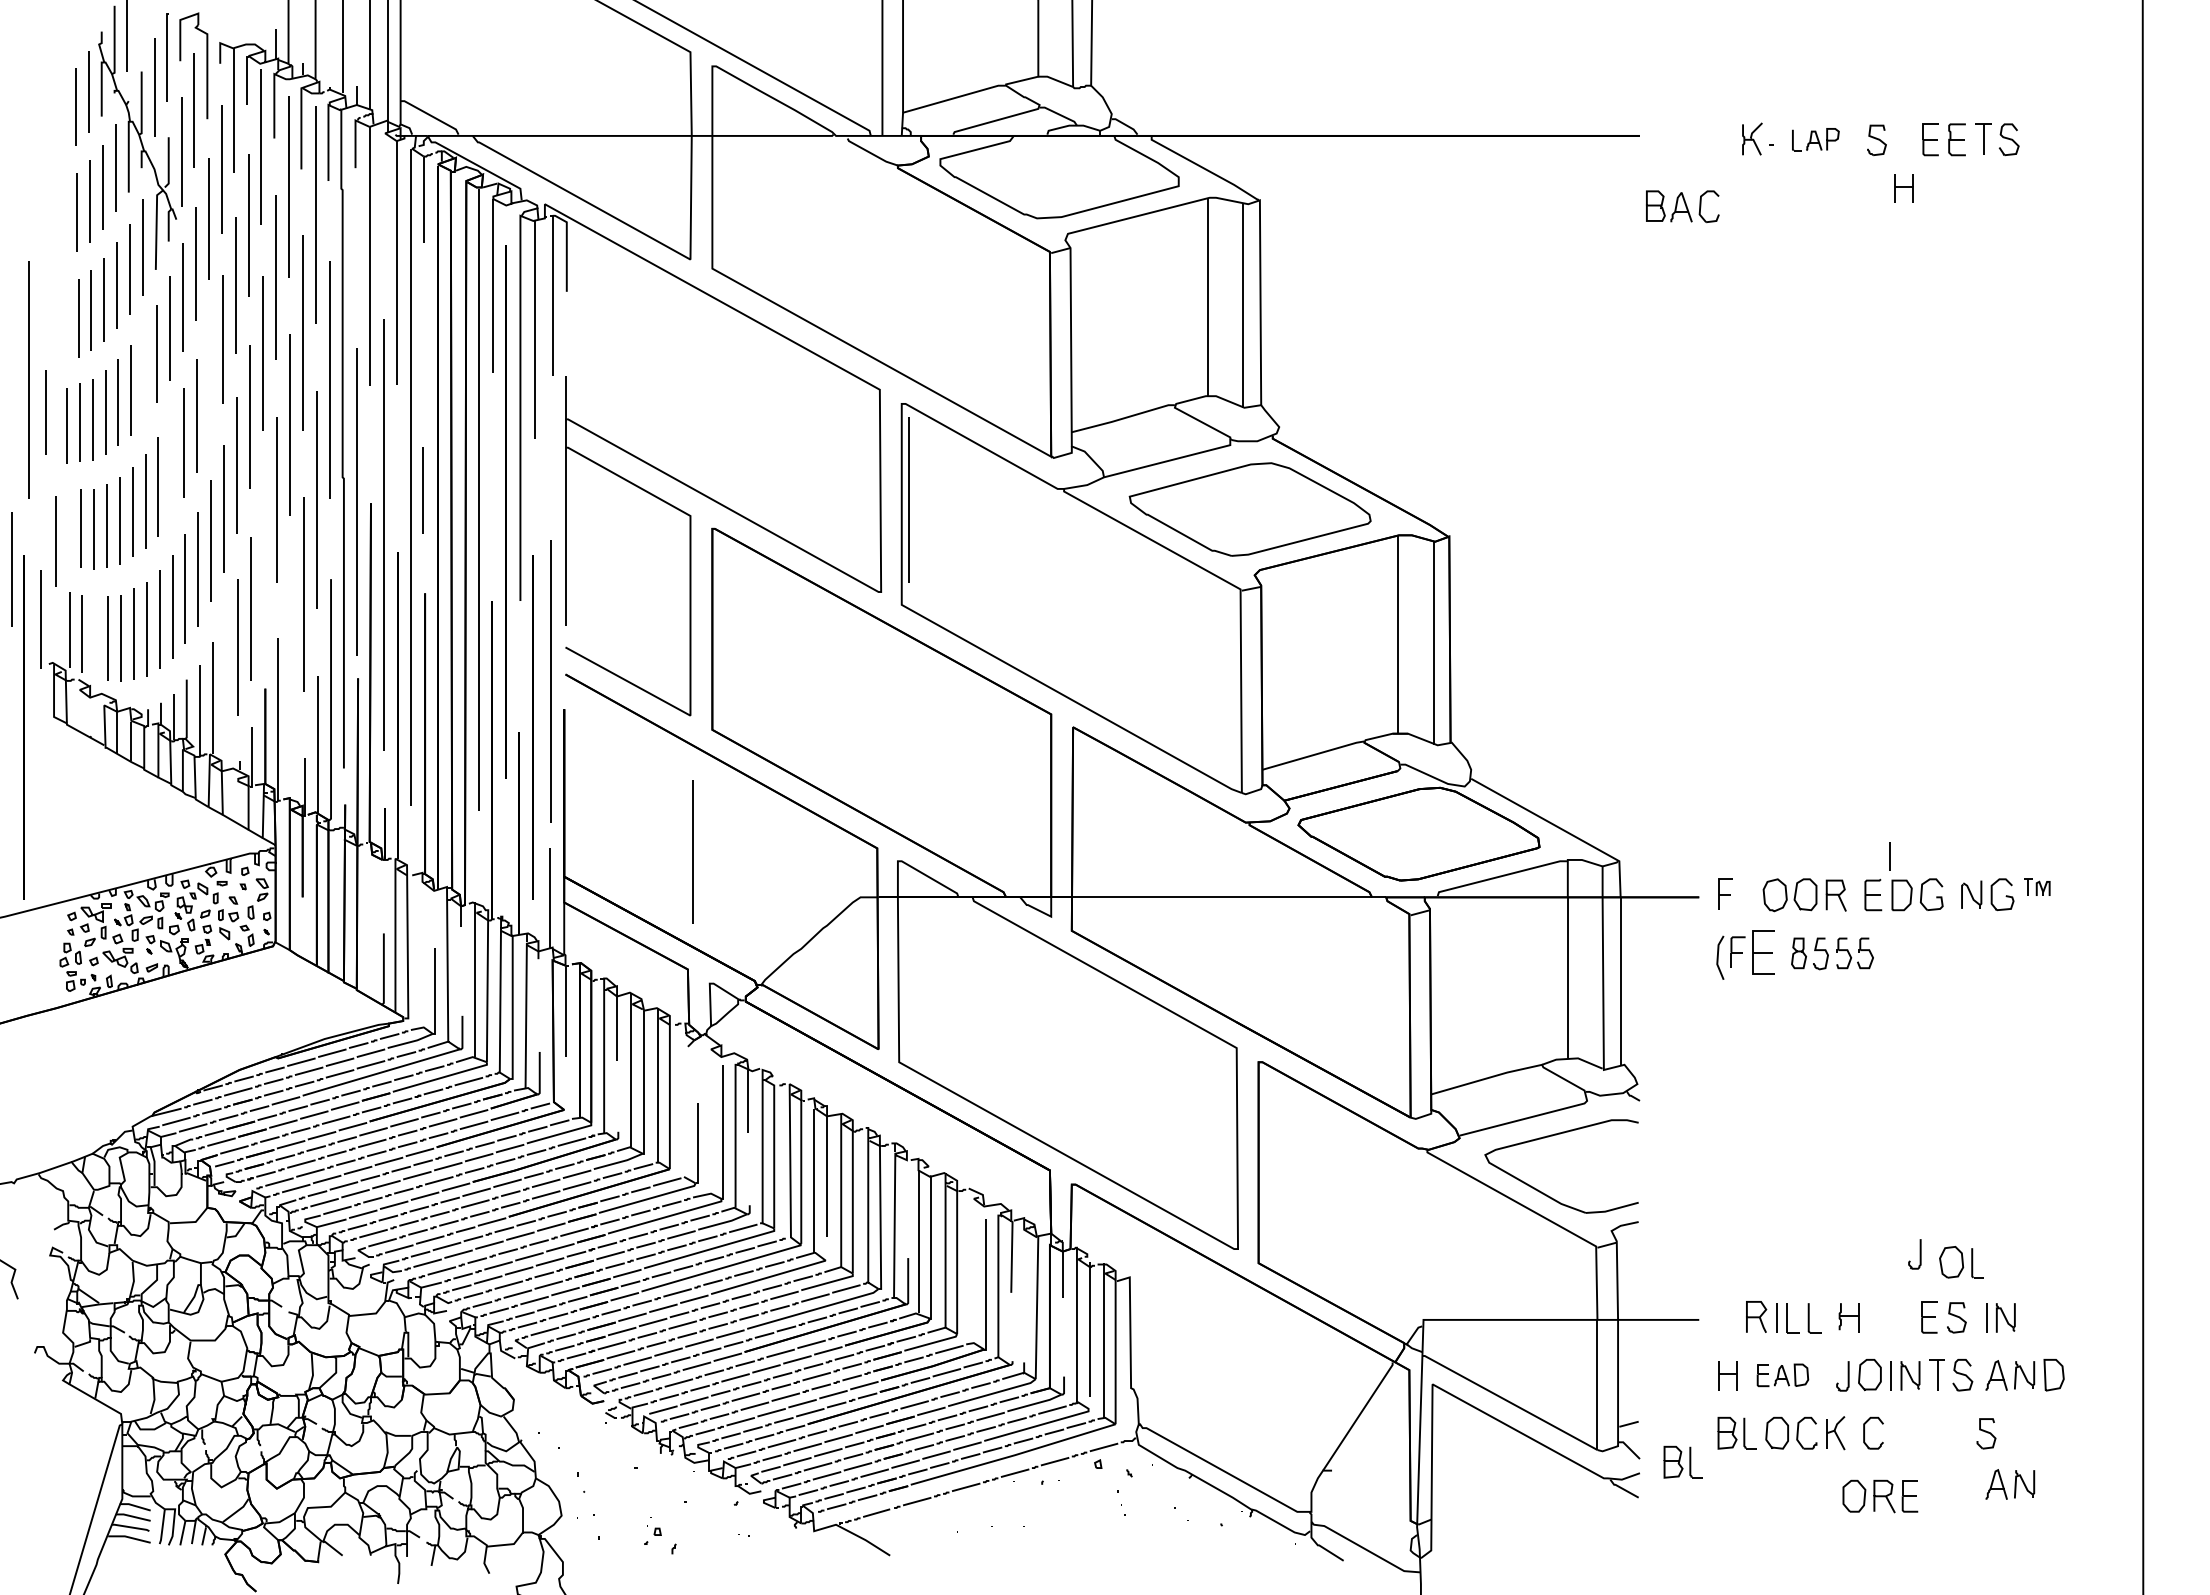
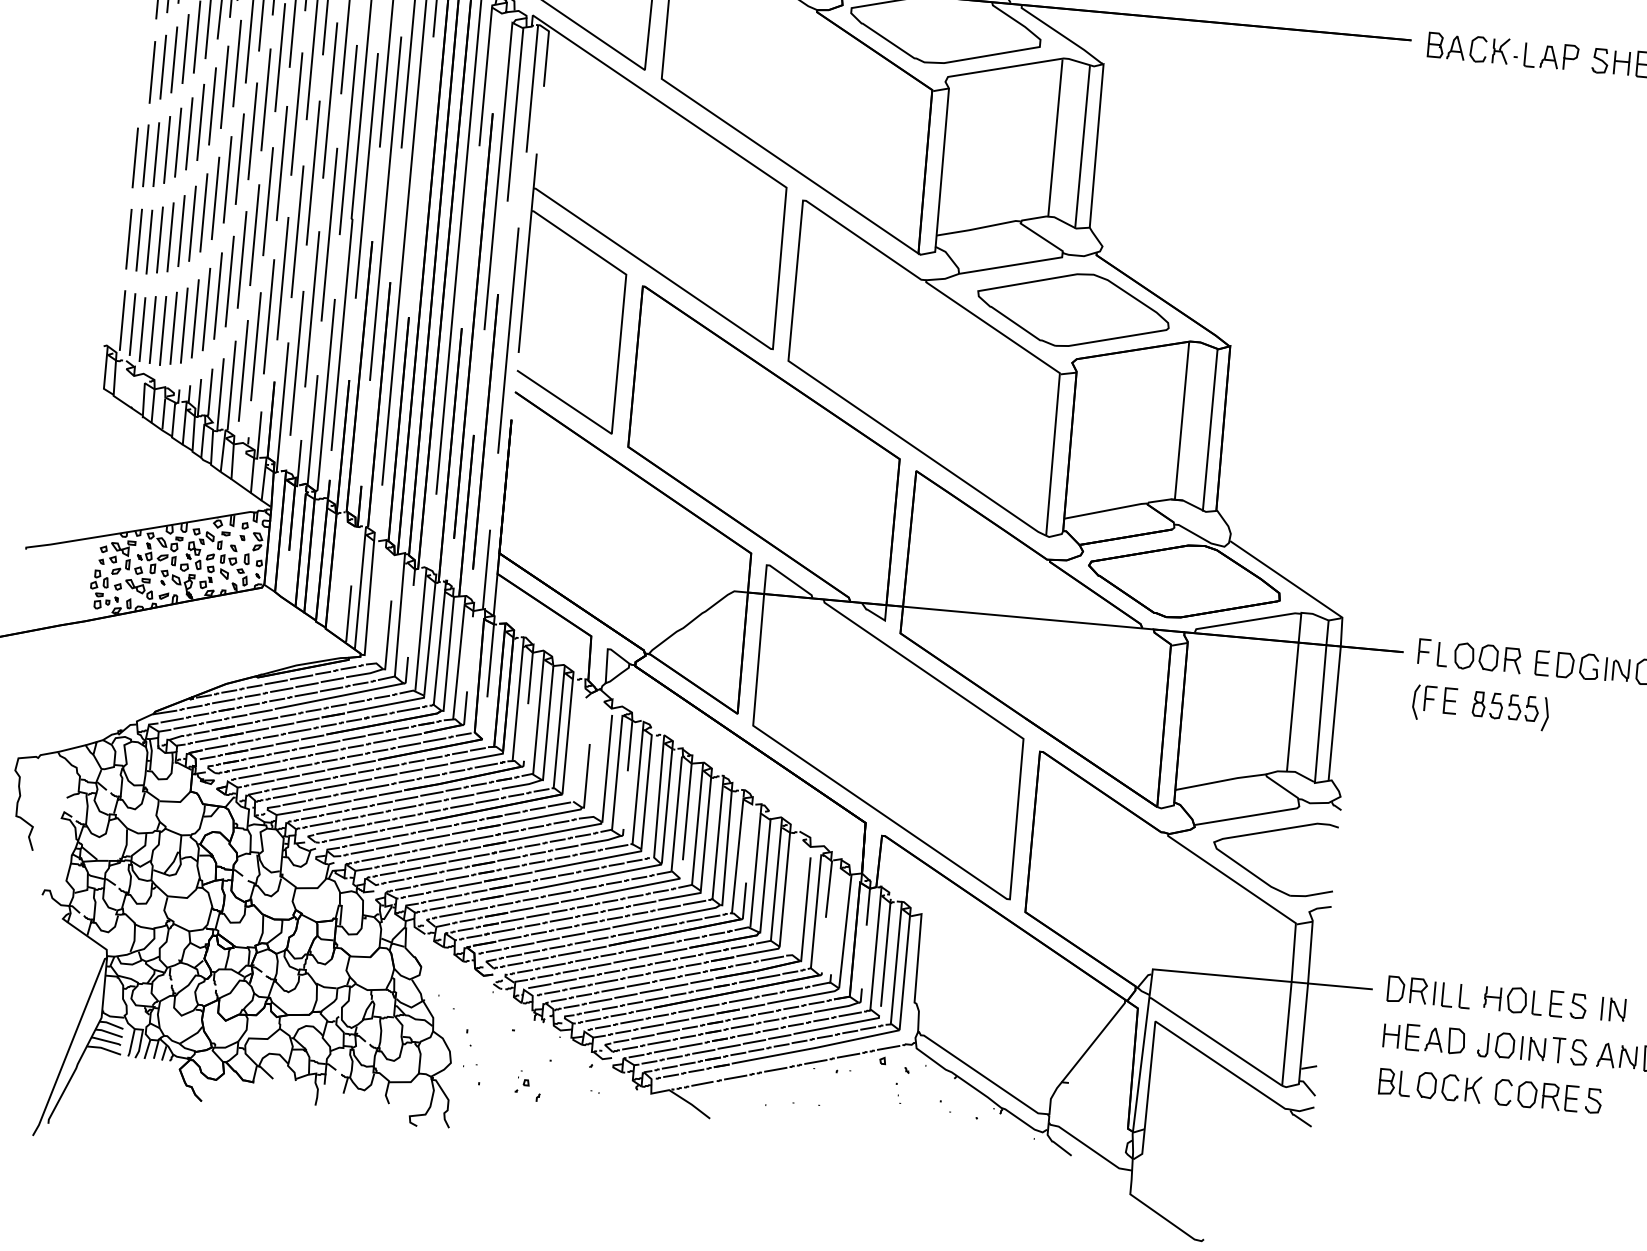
part: (1815, 139) -> (1551, 55), size x1.43
part: (1903, 188) -> (1621, 63), moved
part: (1682, 206) -> (1457, 47), moved
line: (143, 374) -> (200, 122), added
line: (28, 379) -> (108, 117), removed
line: (209, 379) -> (252, 130), added
line: (45, 412) -> (119, 145), removed
line: (170, 467) -> (214, 198), added
line: (422, 490) -> (414, 234), removed
line: (908, 499) -> (801, 277), removed
line: (356, 501) -> (366, 175), moved
line: (505, 511) -> (472, 325), moved
line: (67, 527) -> (128, 238), added
line: (383, 534) -> (385, 208), moved
line: (55, 541) -> (117, 248), removed
line: (263, 559) -> (282, 278), added
line: (11, 569) -> (80, 268), removed
line: (40, 619) -> (100, 310), removed
line: (94, 638) -> (141, 329), added
line: (290, 663) -> (296, 363), added
line: (224, 678) -> (242, 370), added
line: (550, 681) -> (507, 340), moved
line: (23, 727) -> (78, 395), removed
line: (692, 851) -> (603, 542), removed
line: (1889, 856) -> (1605, 669), moved
part: (1748, 895) -> (1442, 654), added
part: (1762, 952) -> (1449, 700), size x0.71
line: (1884, 958) -> (1546, 714), added
part: (1914, 1254) -> (1549, 952), removed
part: (1961, 1262) -> (1524, 1001), moved
part: (1727, 1317) -> (1395, 989), added
part: (1782, 1375) -> (1435, 1039), size x1.43
part: (1682, 1461) -> (1349, 1101), removed
part: (2010, 1484) -> (1609, 1143), removed
part: (1880, 1496) -> (1548, 1096), moved

